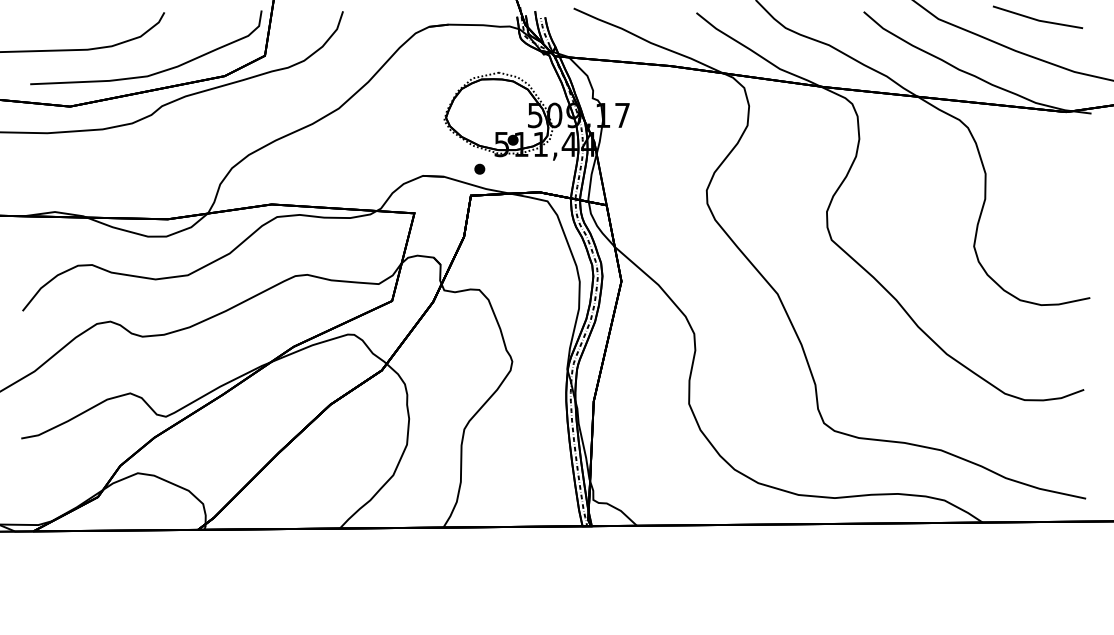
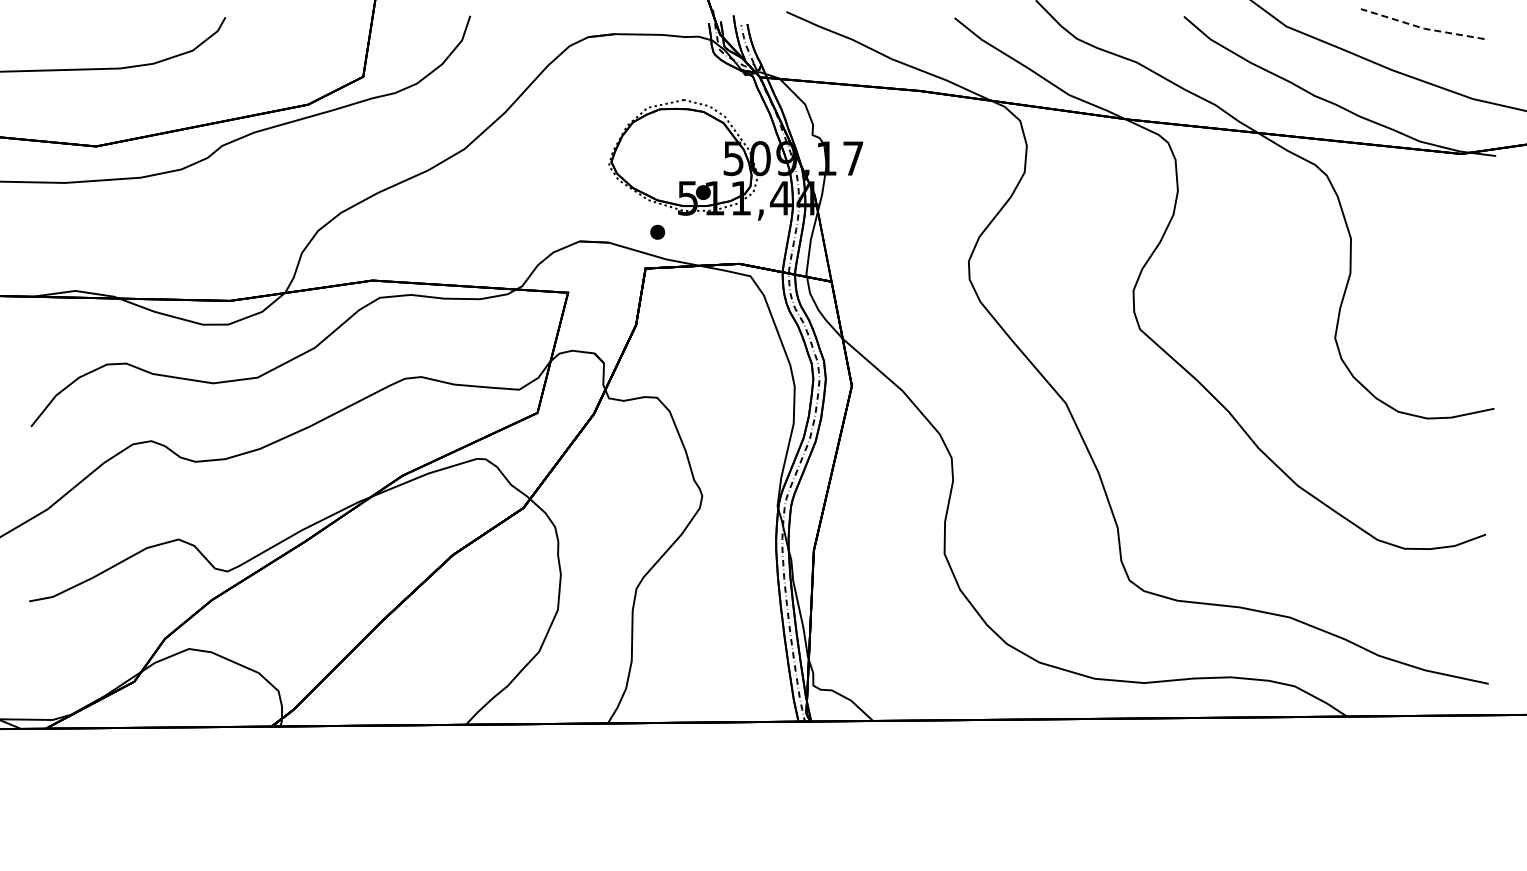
line: (1037, 19) -> (1421, 27), solid -> dashed
curve: (154, 73) -> (212, 100), removed

